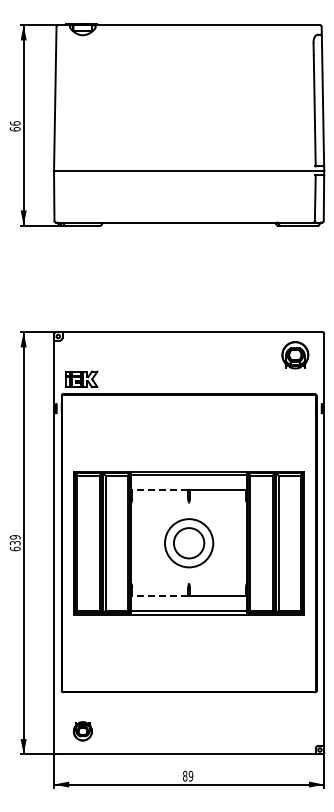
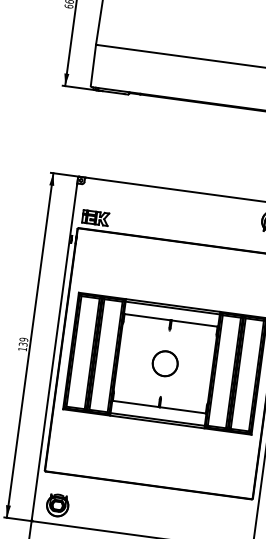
line: (159, 490) -> (146, 317), dashed -> solid
circle: (189, 543) -> (165, 363), size x0.62
text: (14, 548) -> (22, 348), 639 -> 139
line: (159, 596) -> (135, 403), dashed -> solid
part: (82, 731) -> (57, 505), size x1.43

